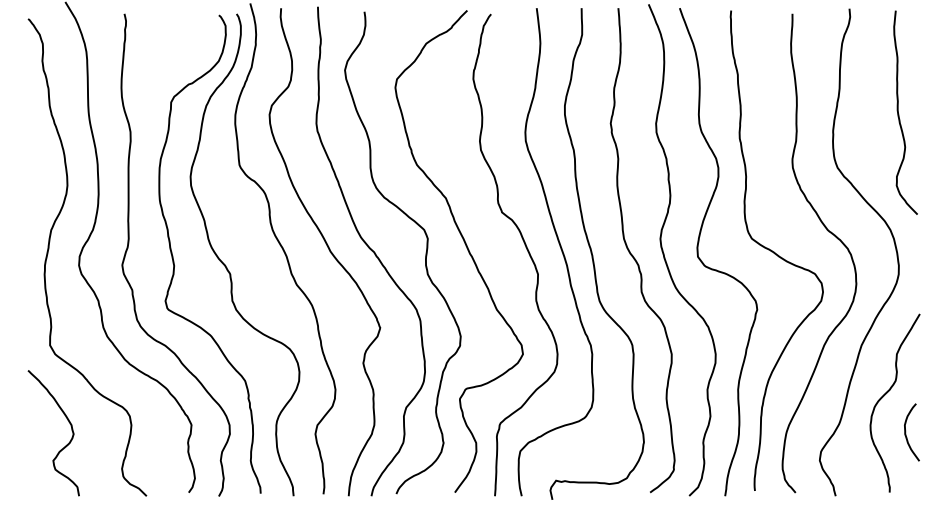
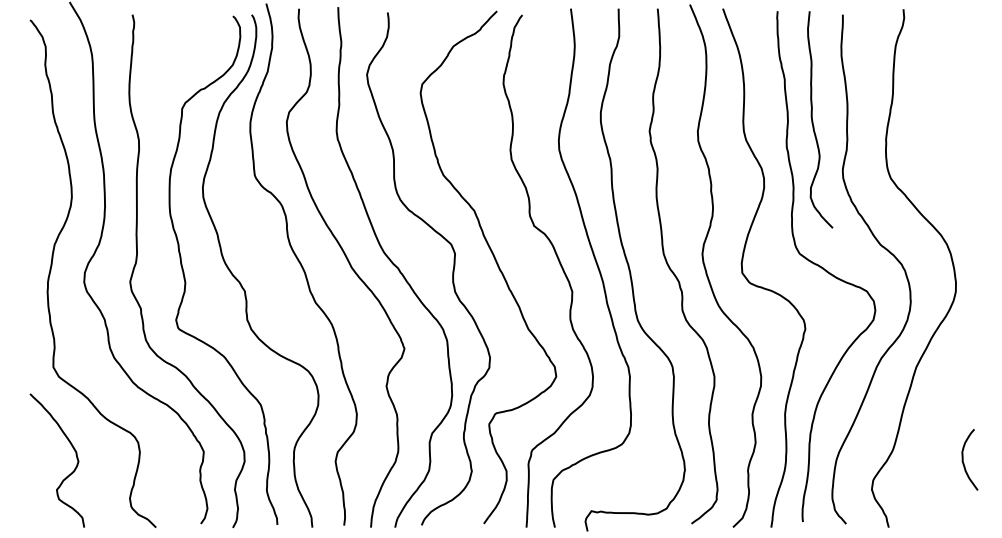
curve: (899, 113) -> (813, 120), moved
curve: (886, 394) -> (942, 419), removed

